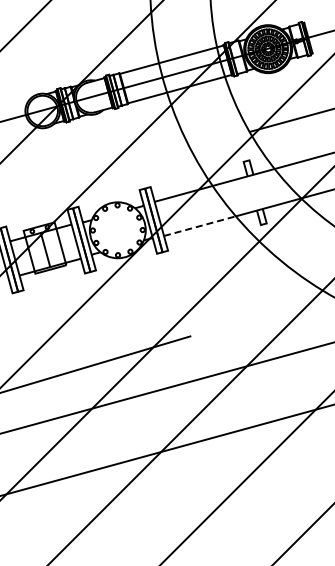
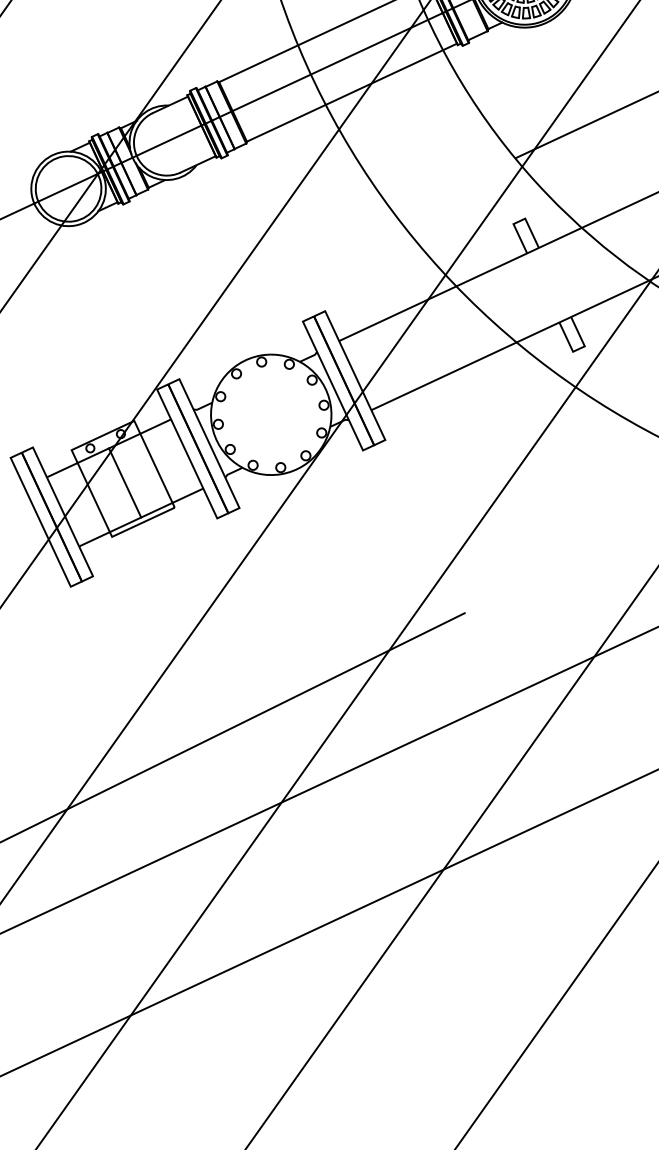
line: (200, 226) -> (445, 376), dashed -> solid

